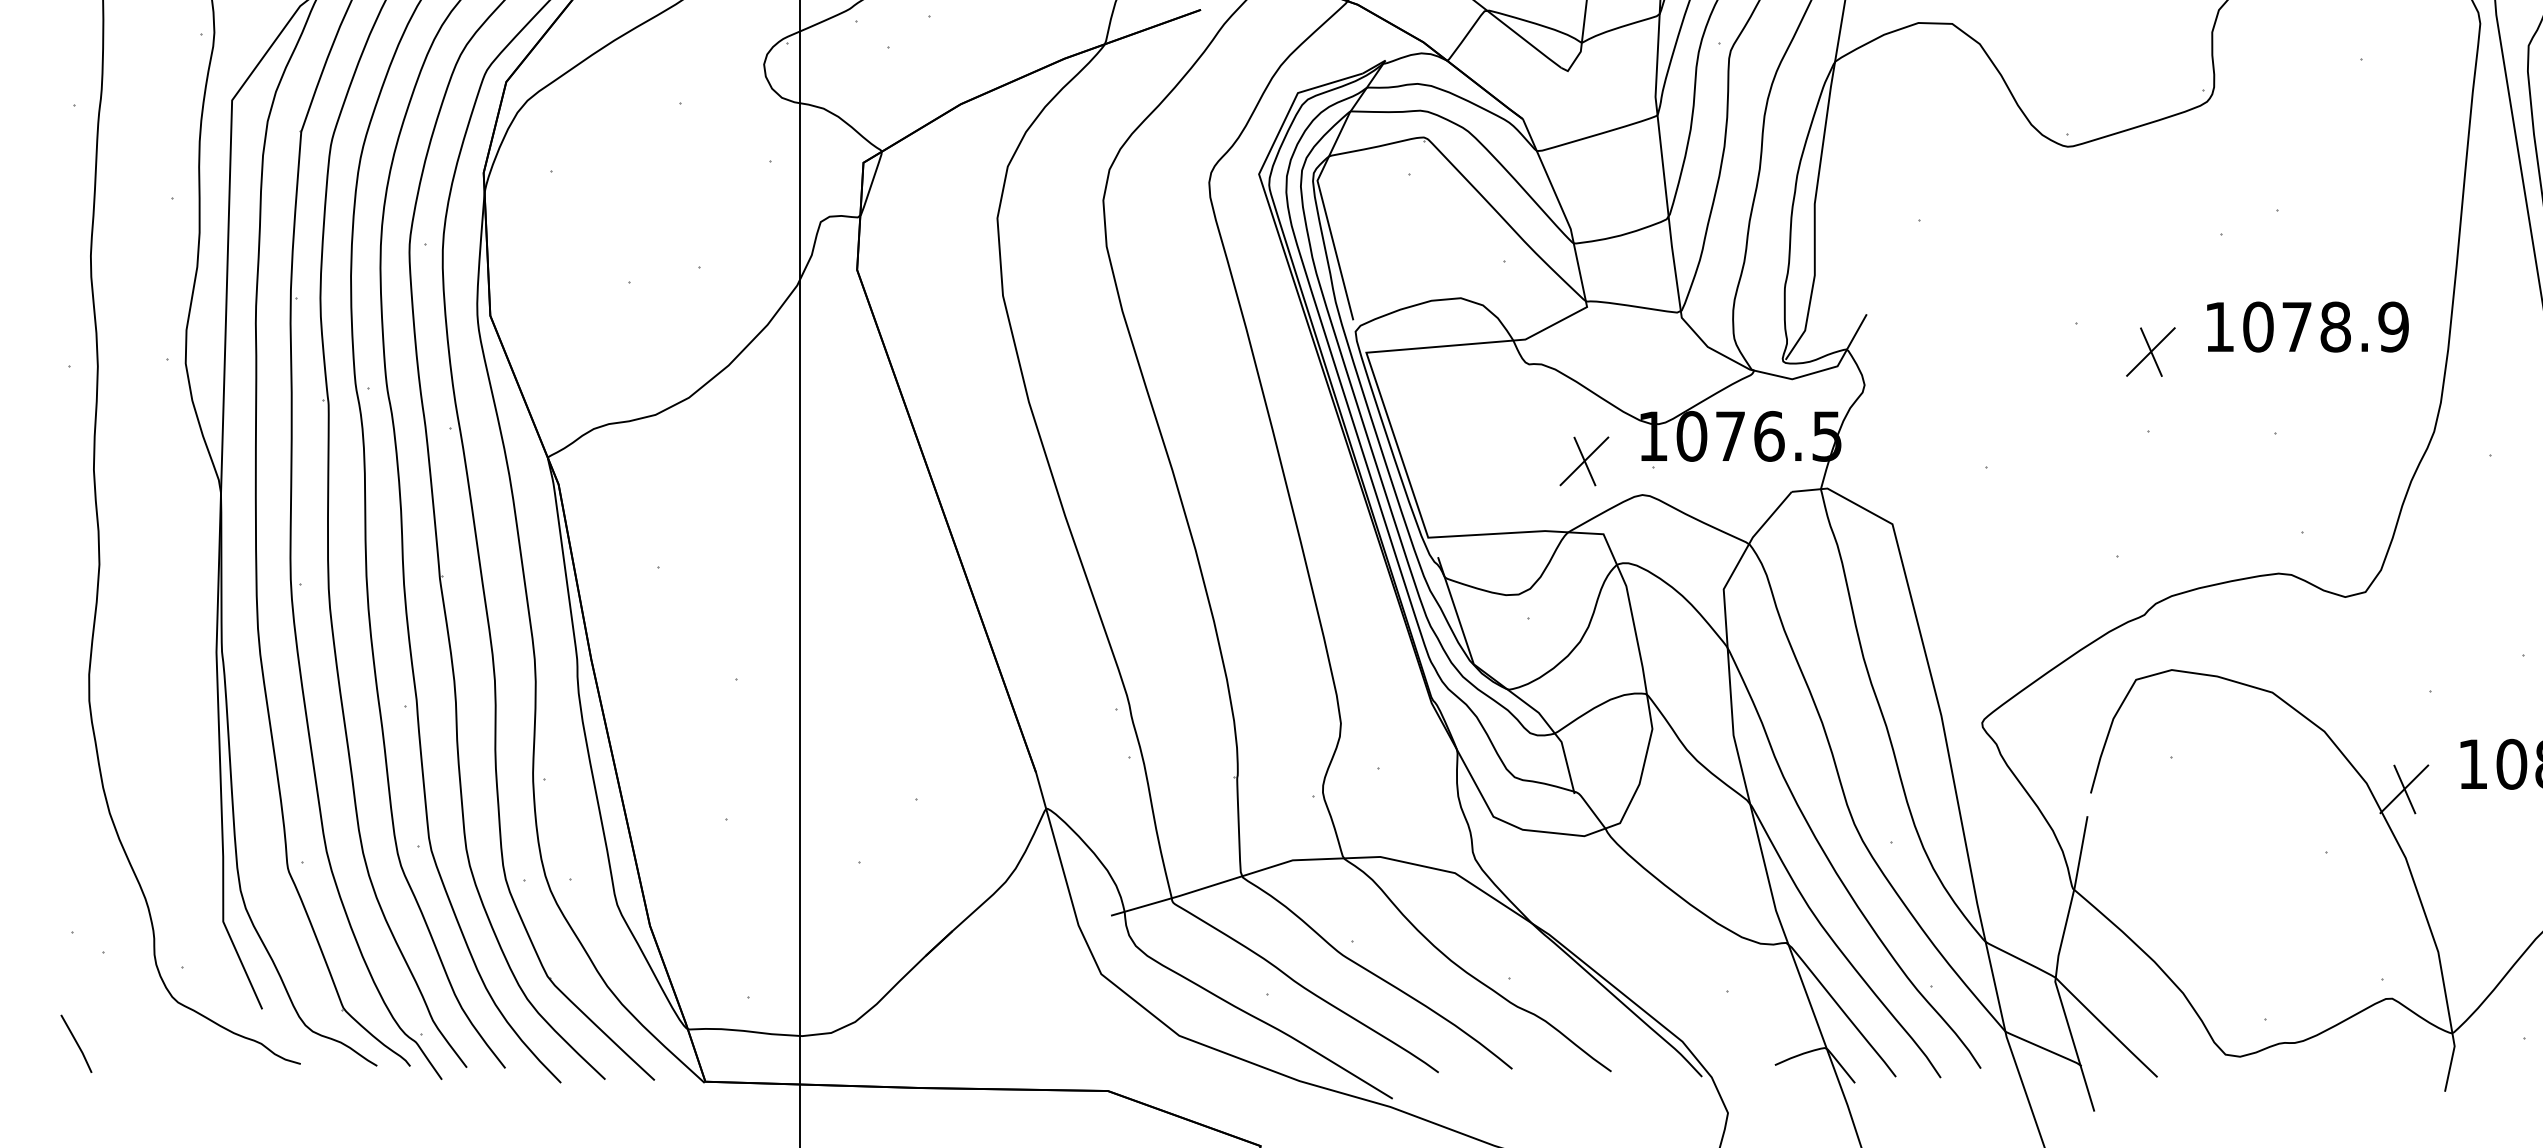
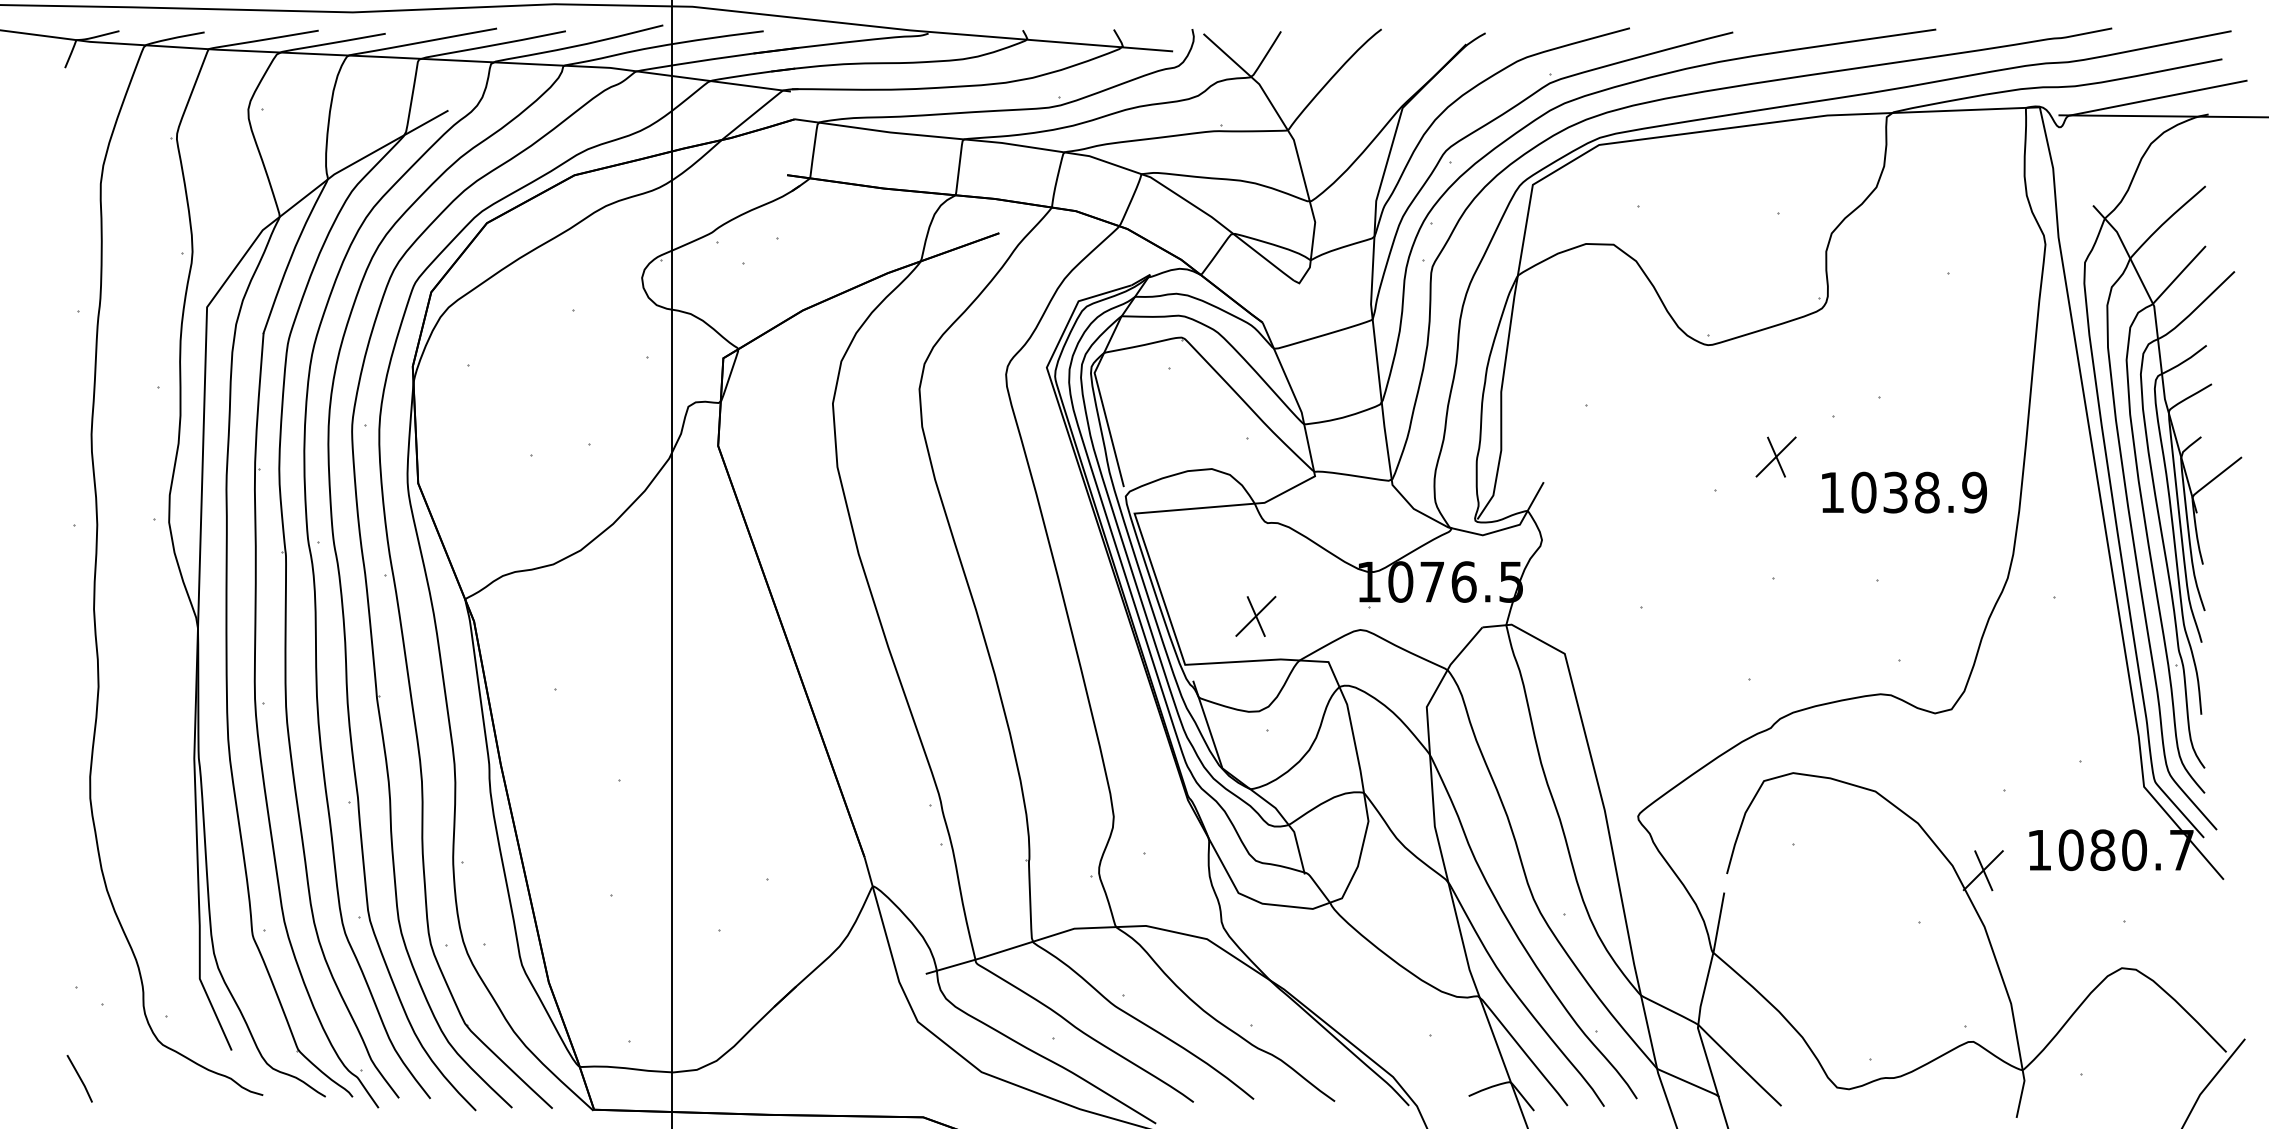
text: (2296, 326) -> (1895, 492), 1078.9 -> 1038.9
part: (2150, 351) -> (1775, 456), moved
part: (1583, 460) -> (1255, 615), moved

